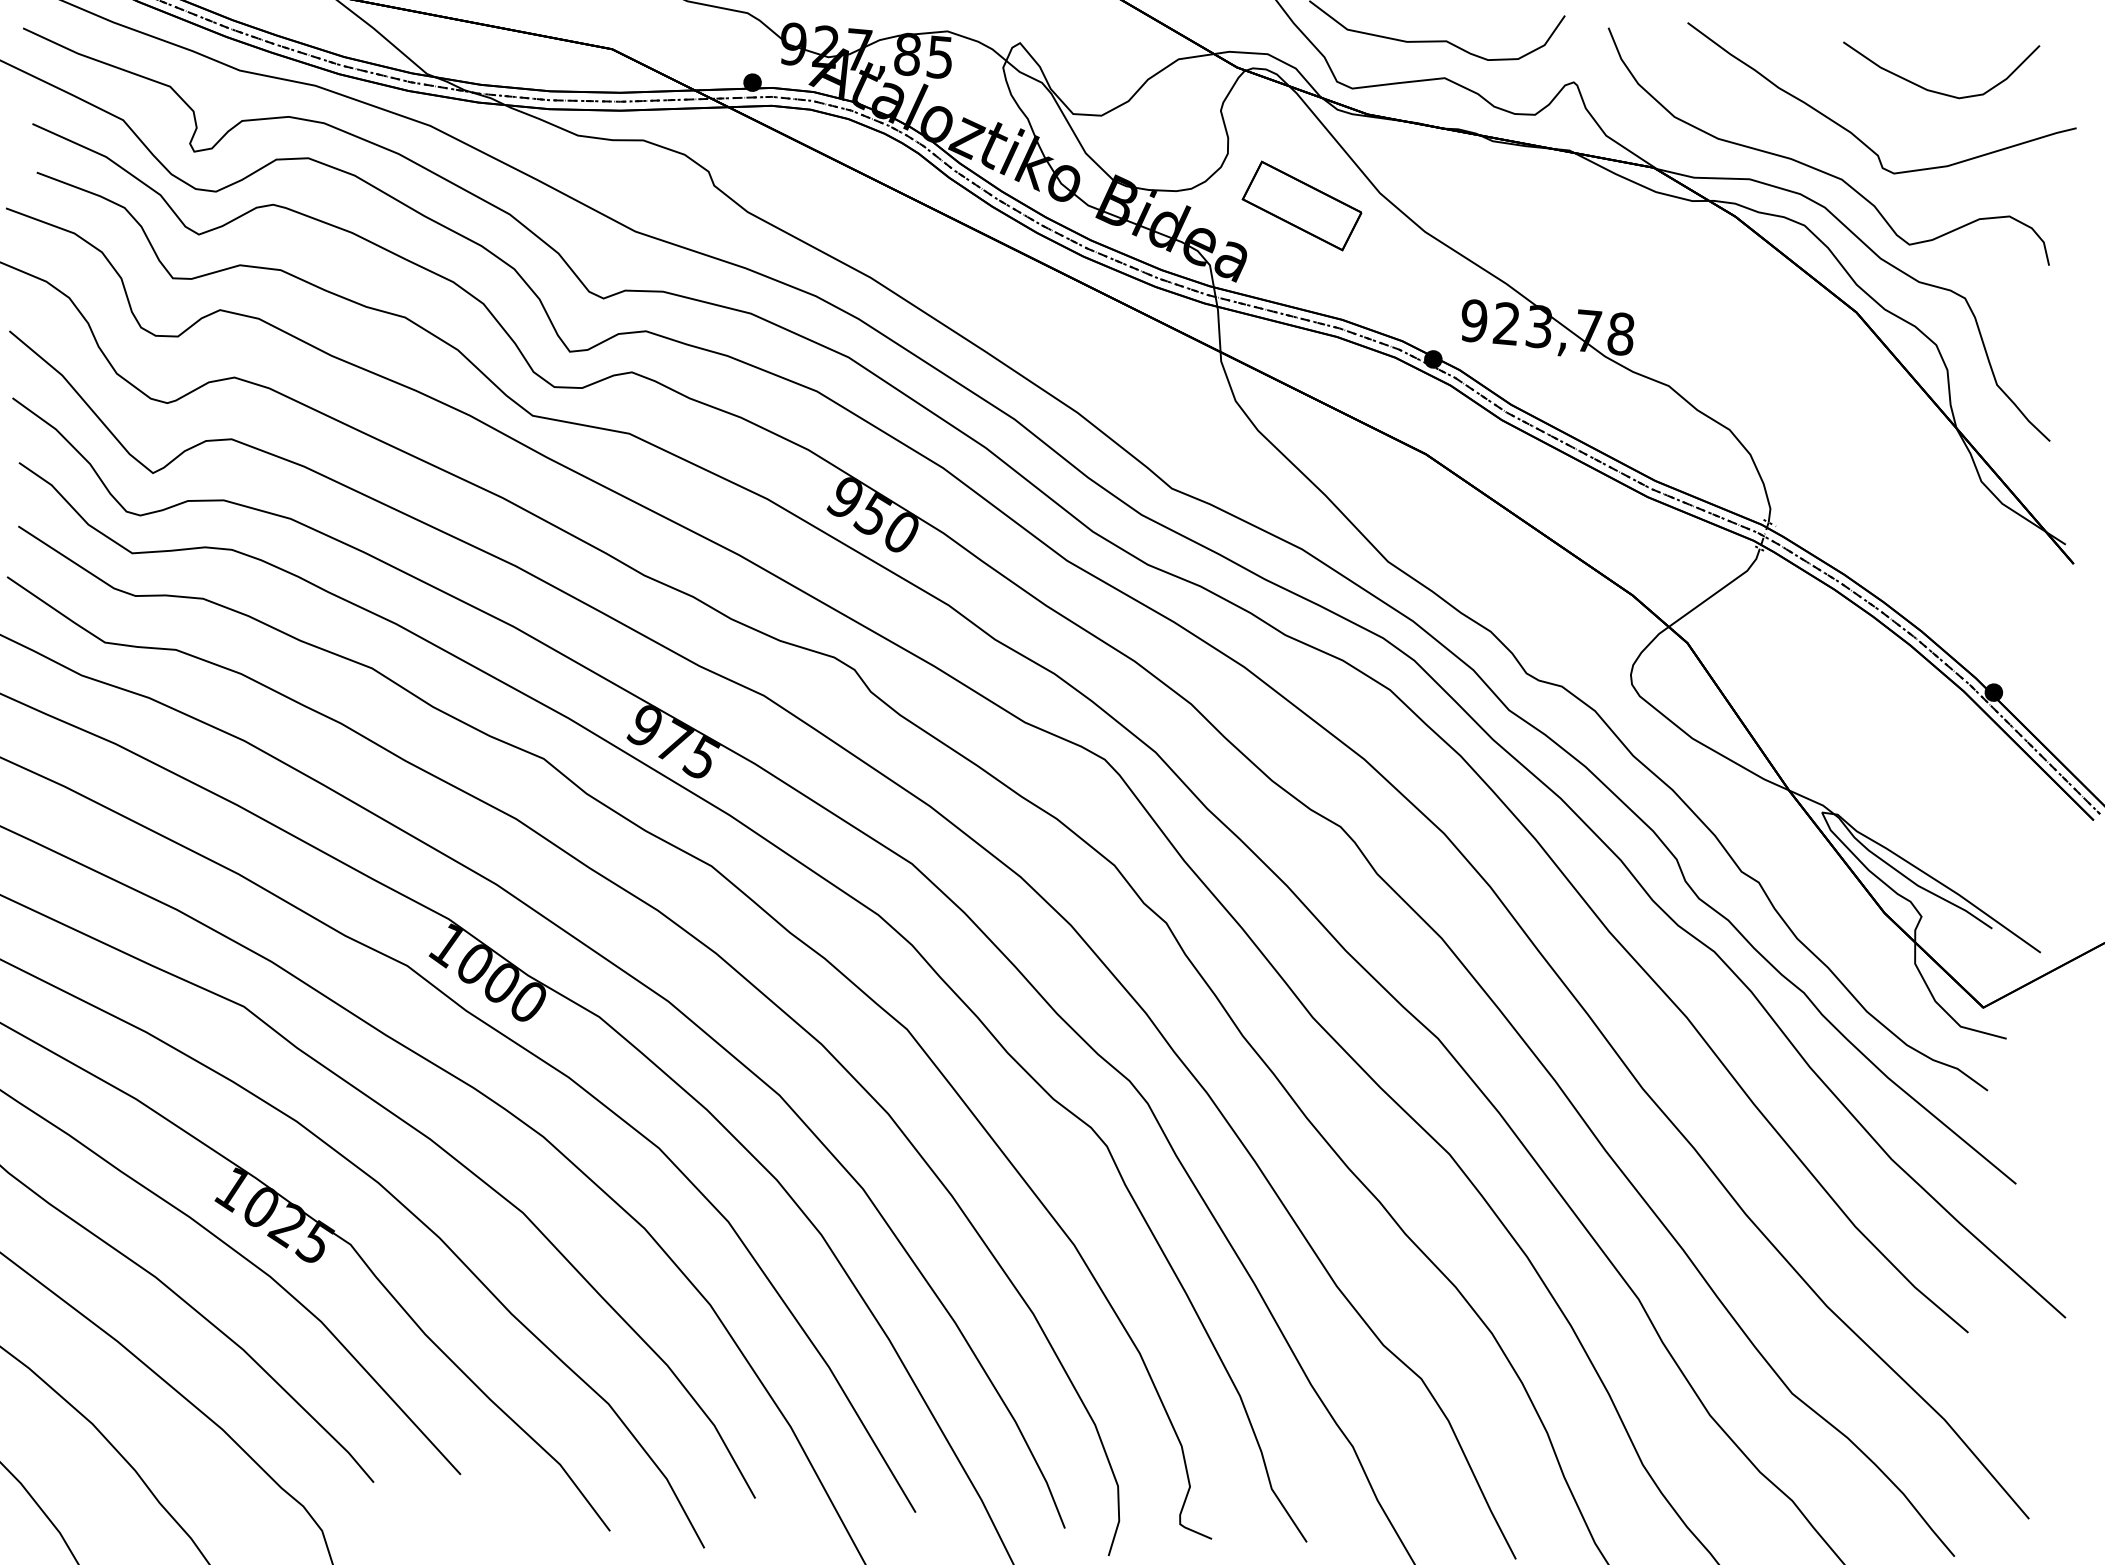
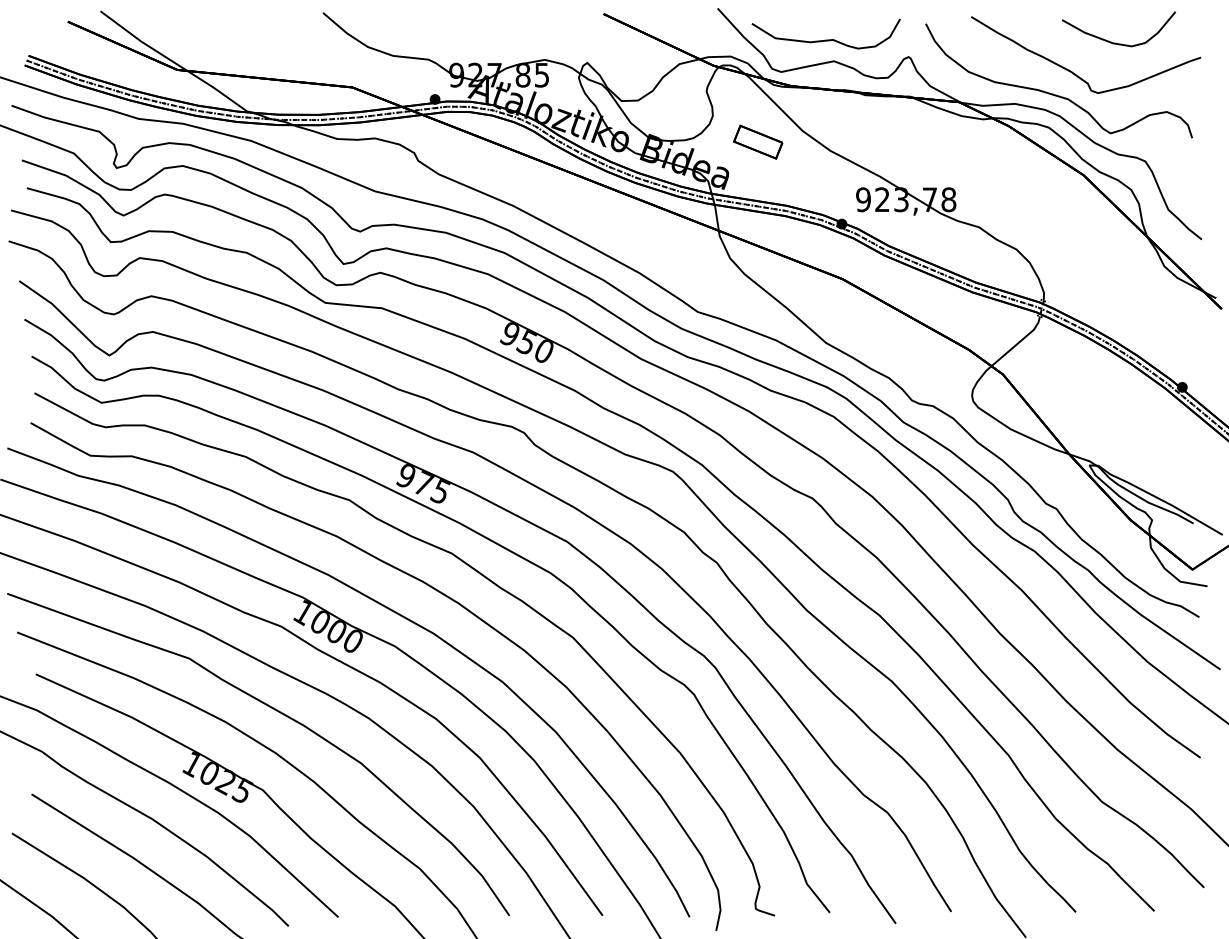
part: (1300, 204) -> (757, 141), size x0.7

